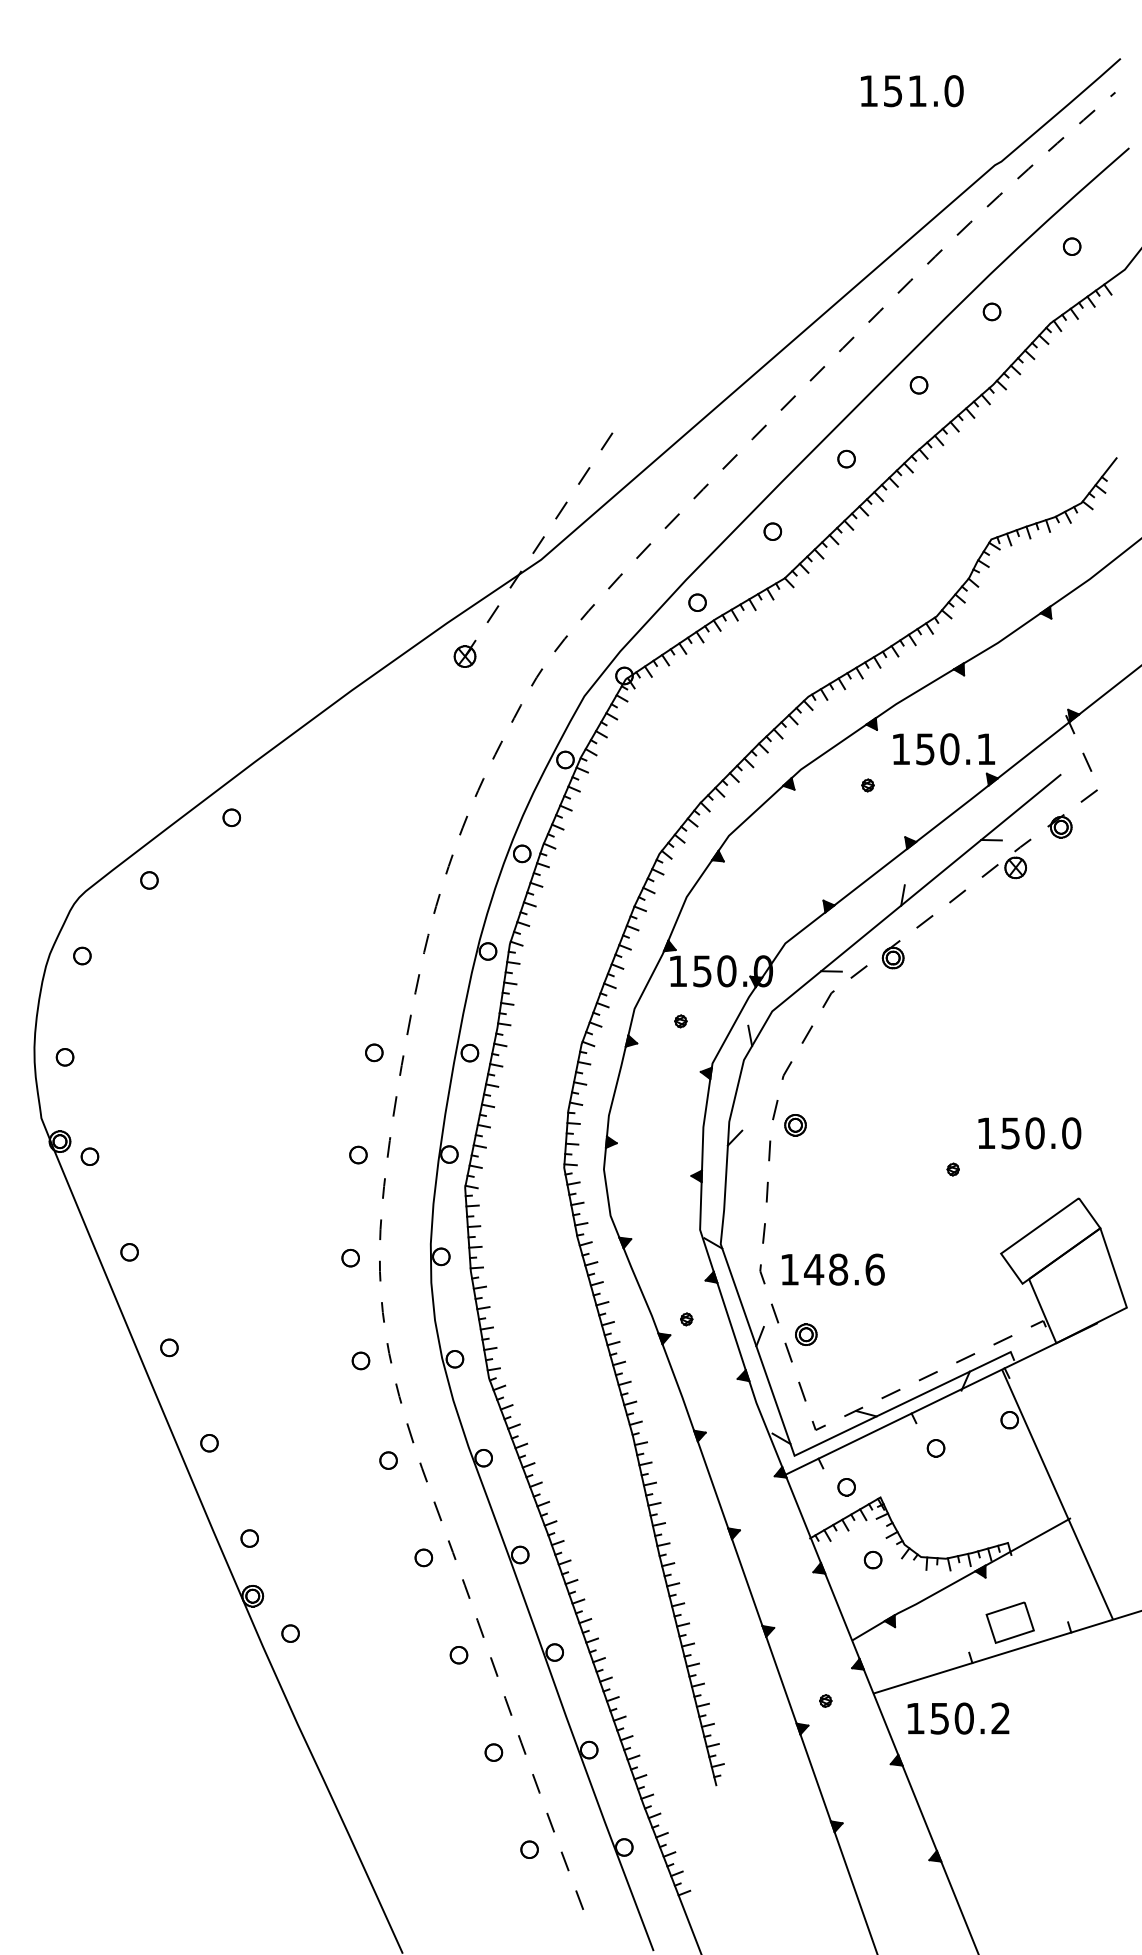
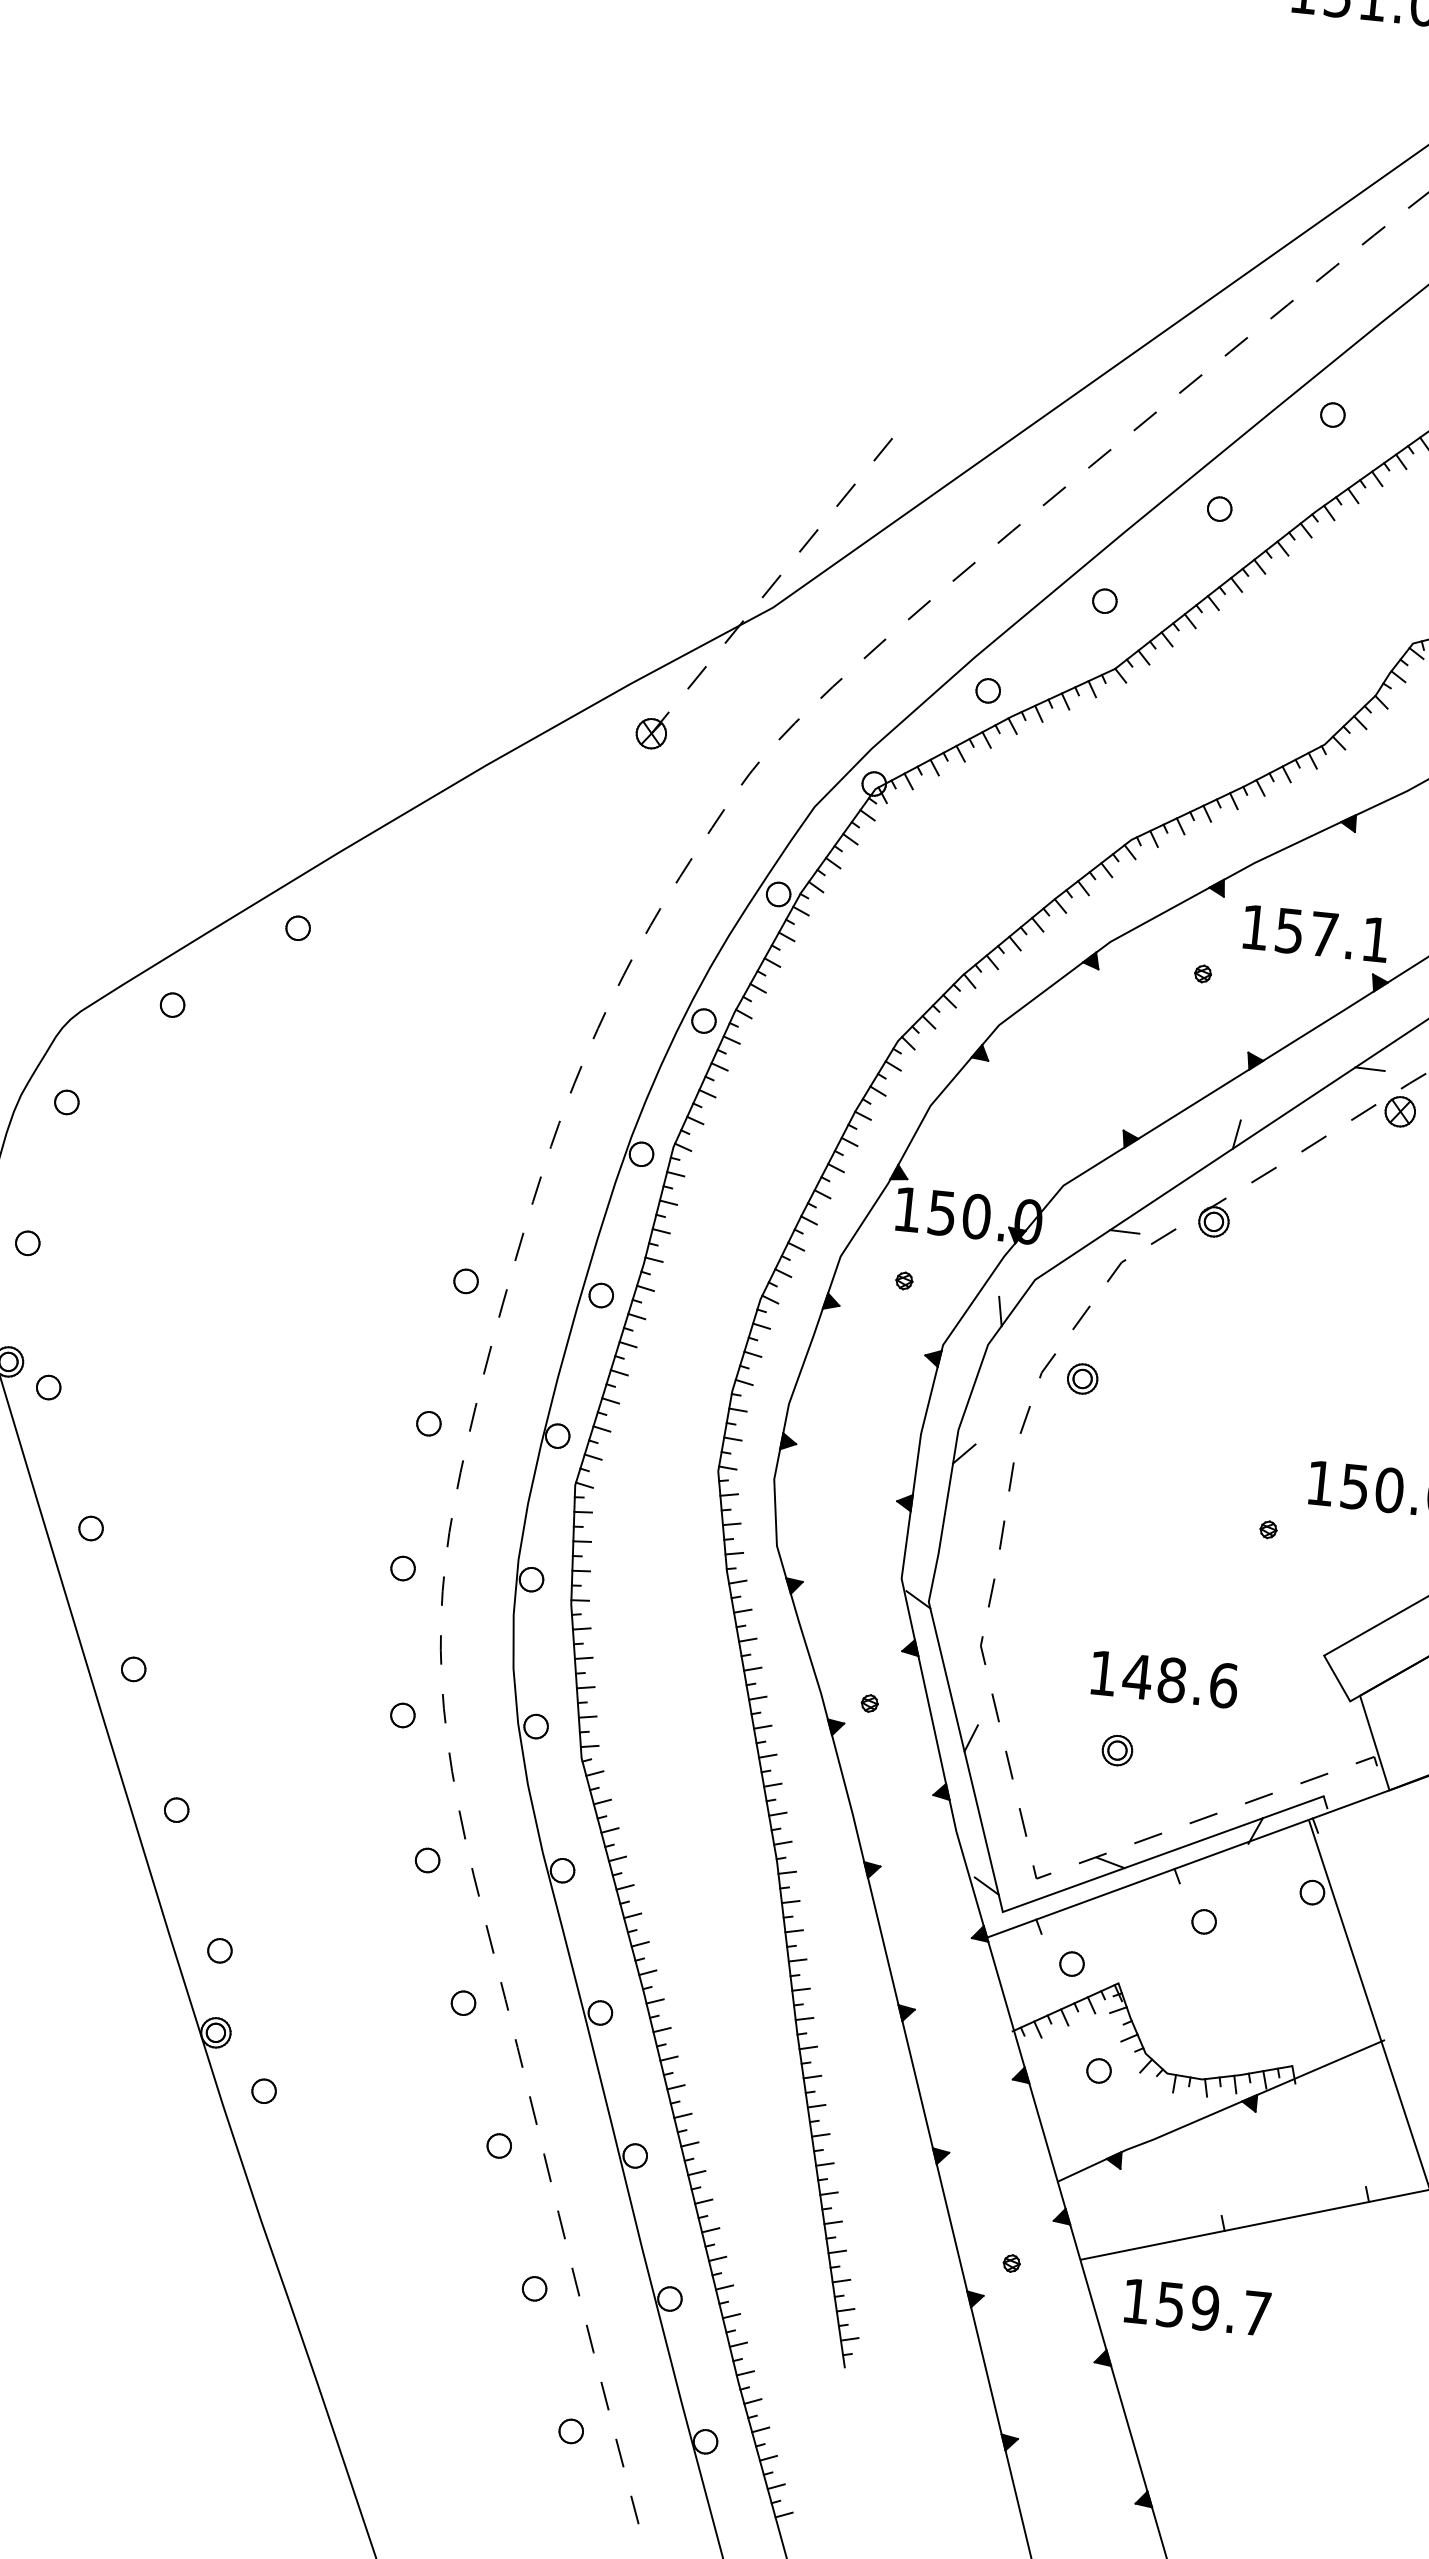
text: (949, 749) -> (1323, 934), 150.1 -> 157.1
part: (795, 1125) -> (1082, 1379), moved
text: (832, 1269) -> (1163, 1679), moved
part: (806, 1334) -> (1117, 1750), moved
part: (1009, 1622) -> (1283, 2178), removed
text: (981, 1718) -> (1229, 2310), 150.2 -> 159.7

